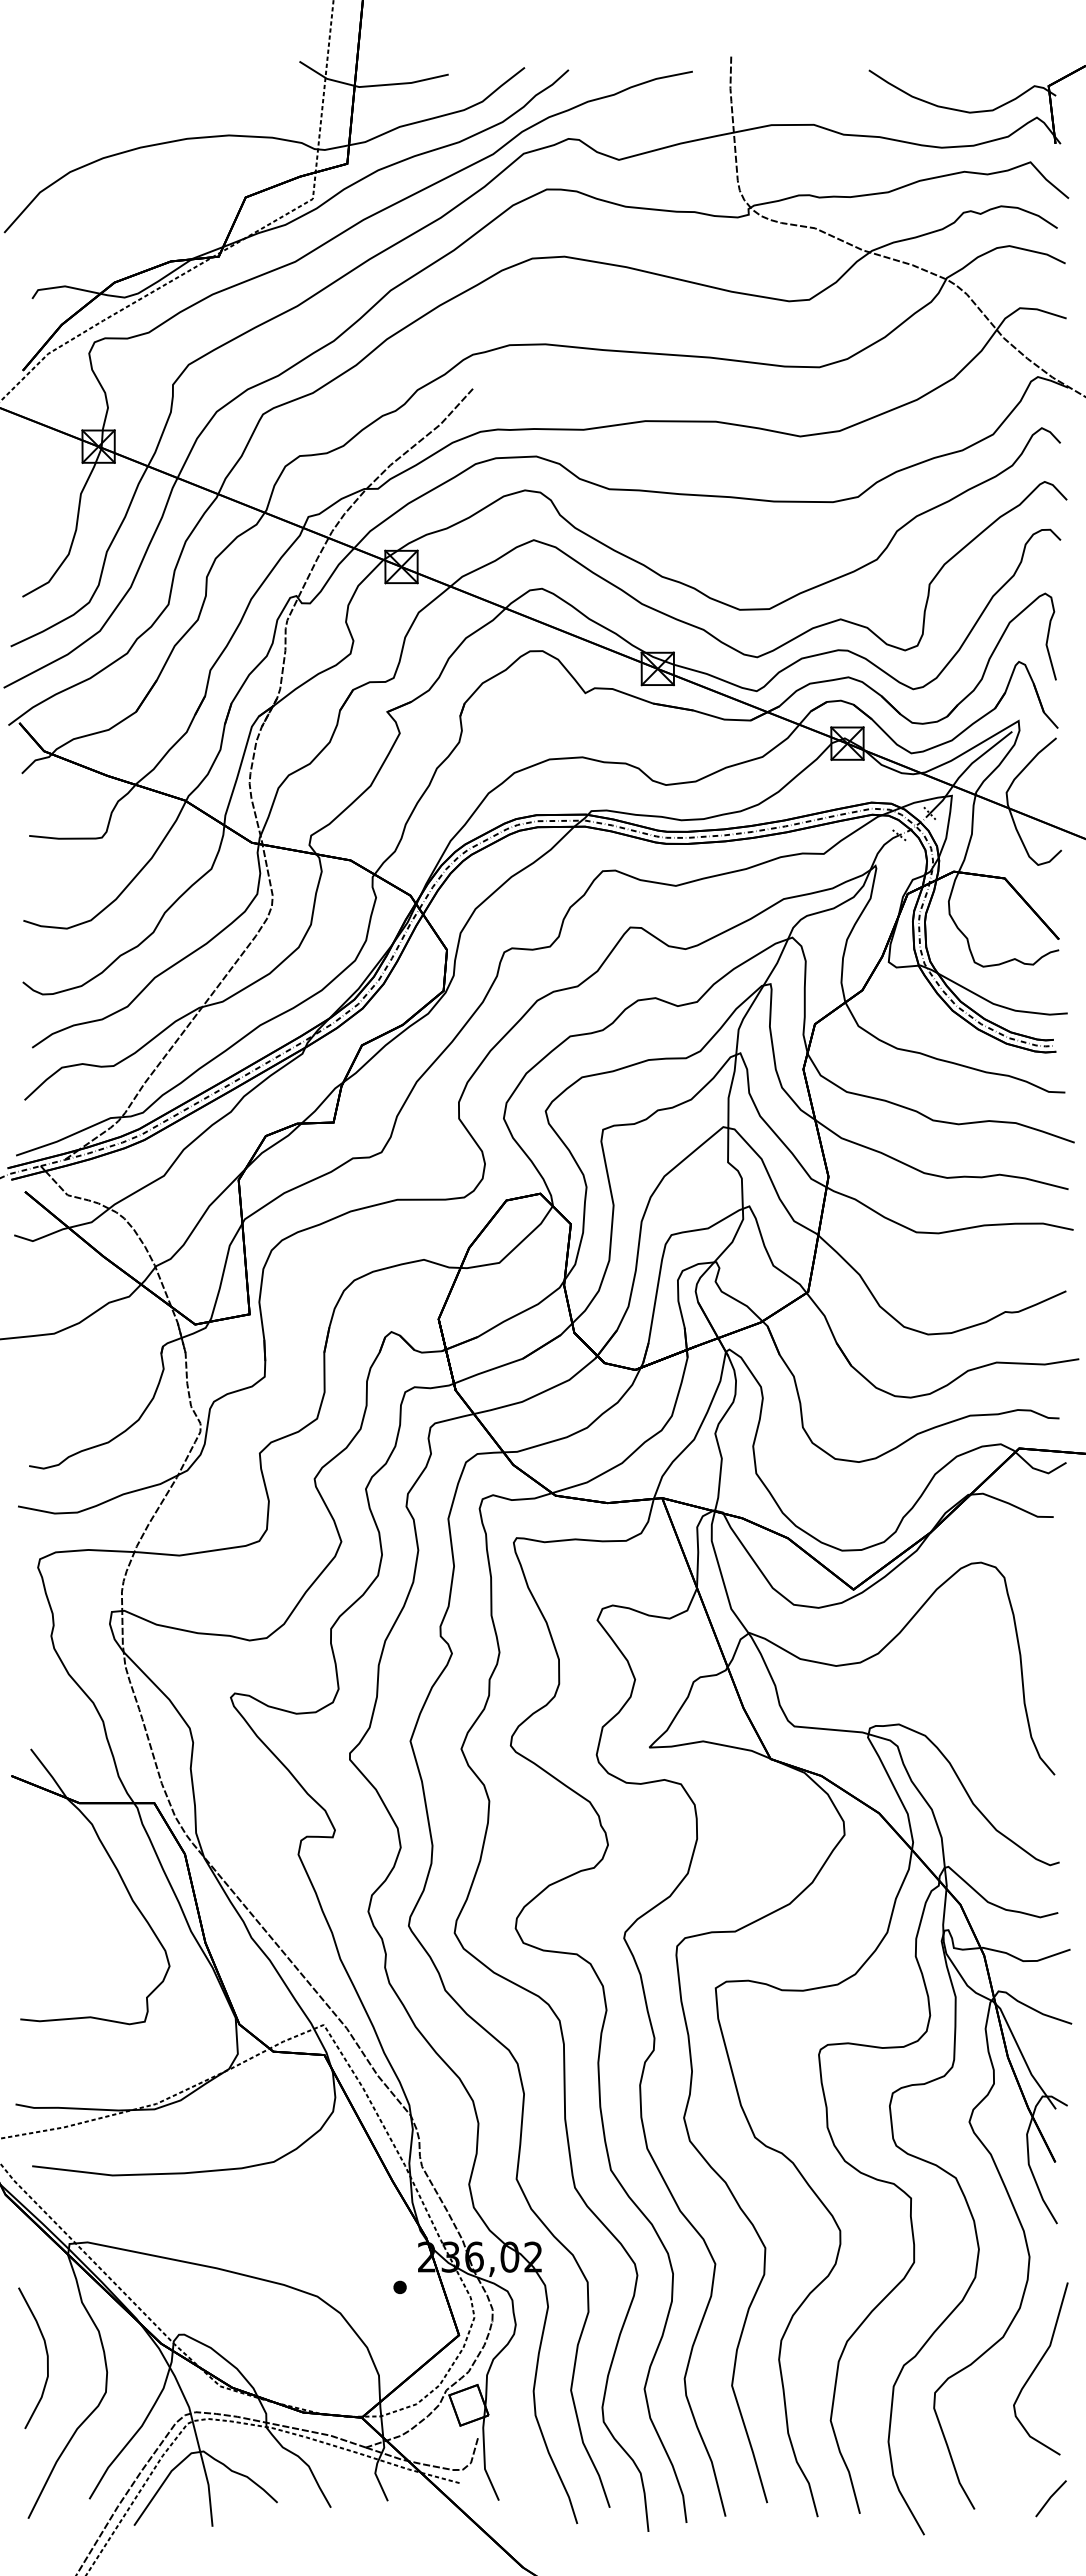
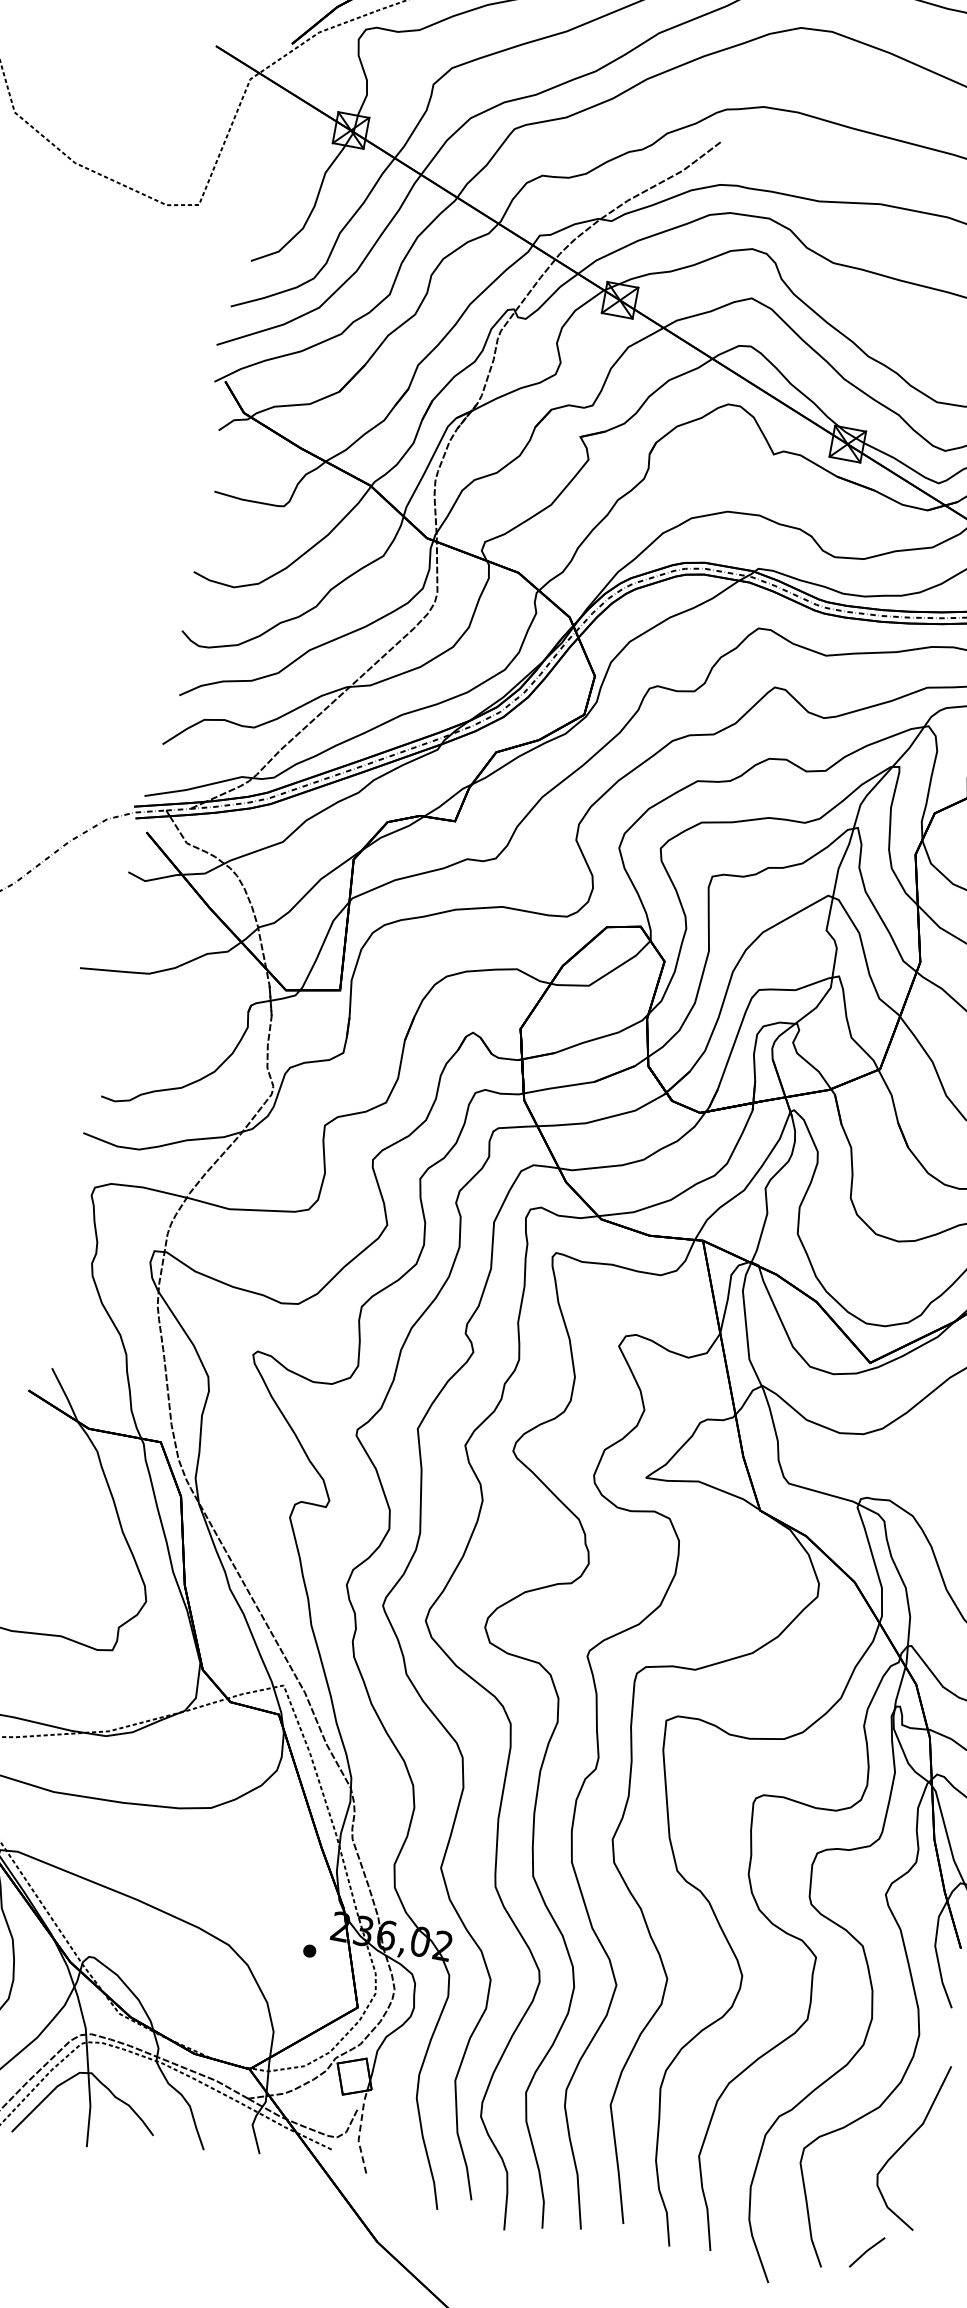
line: (484, 2460) -> (359, 2132), solid -> dashed
line: (1050, 2498) -> (866, 2252), moved

